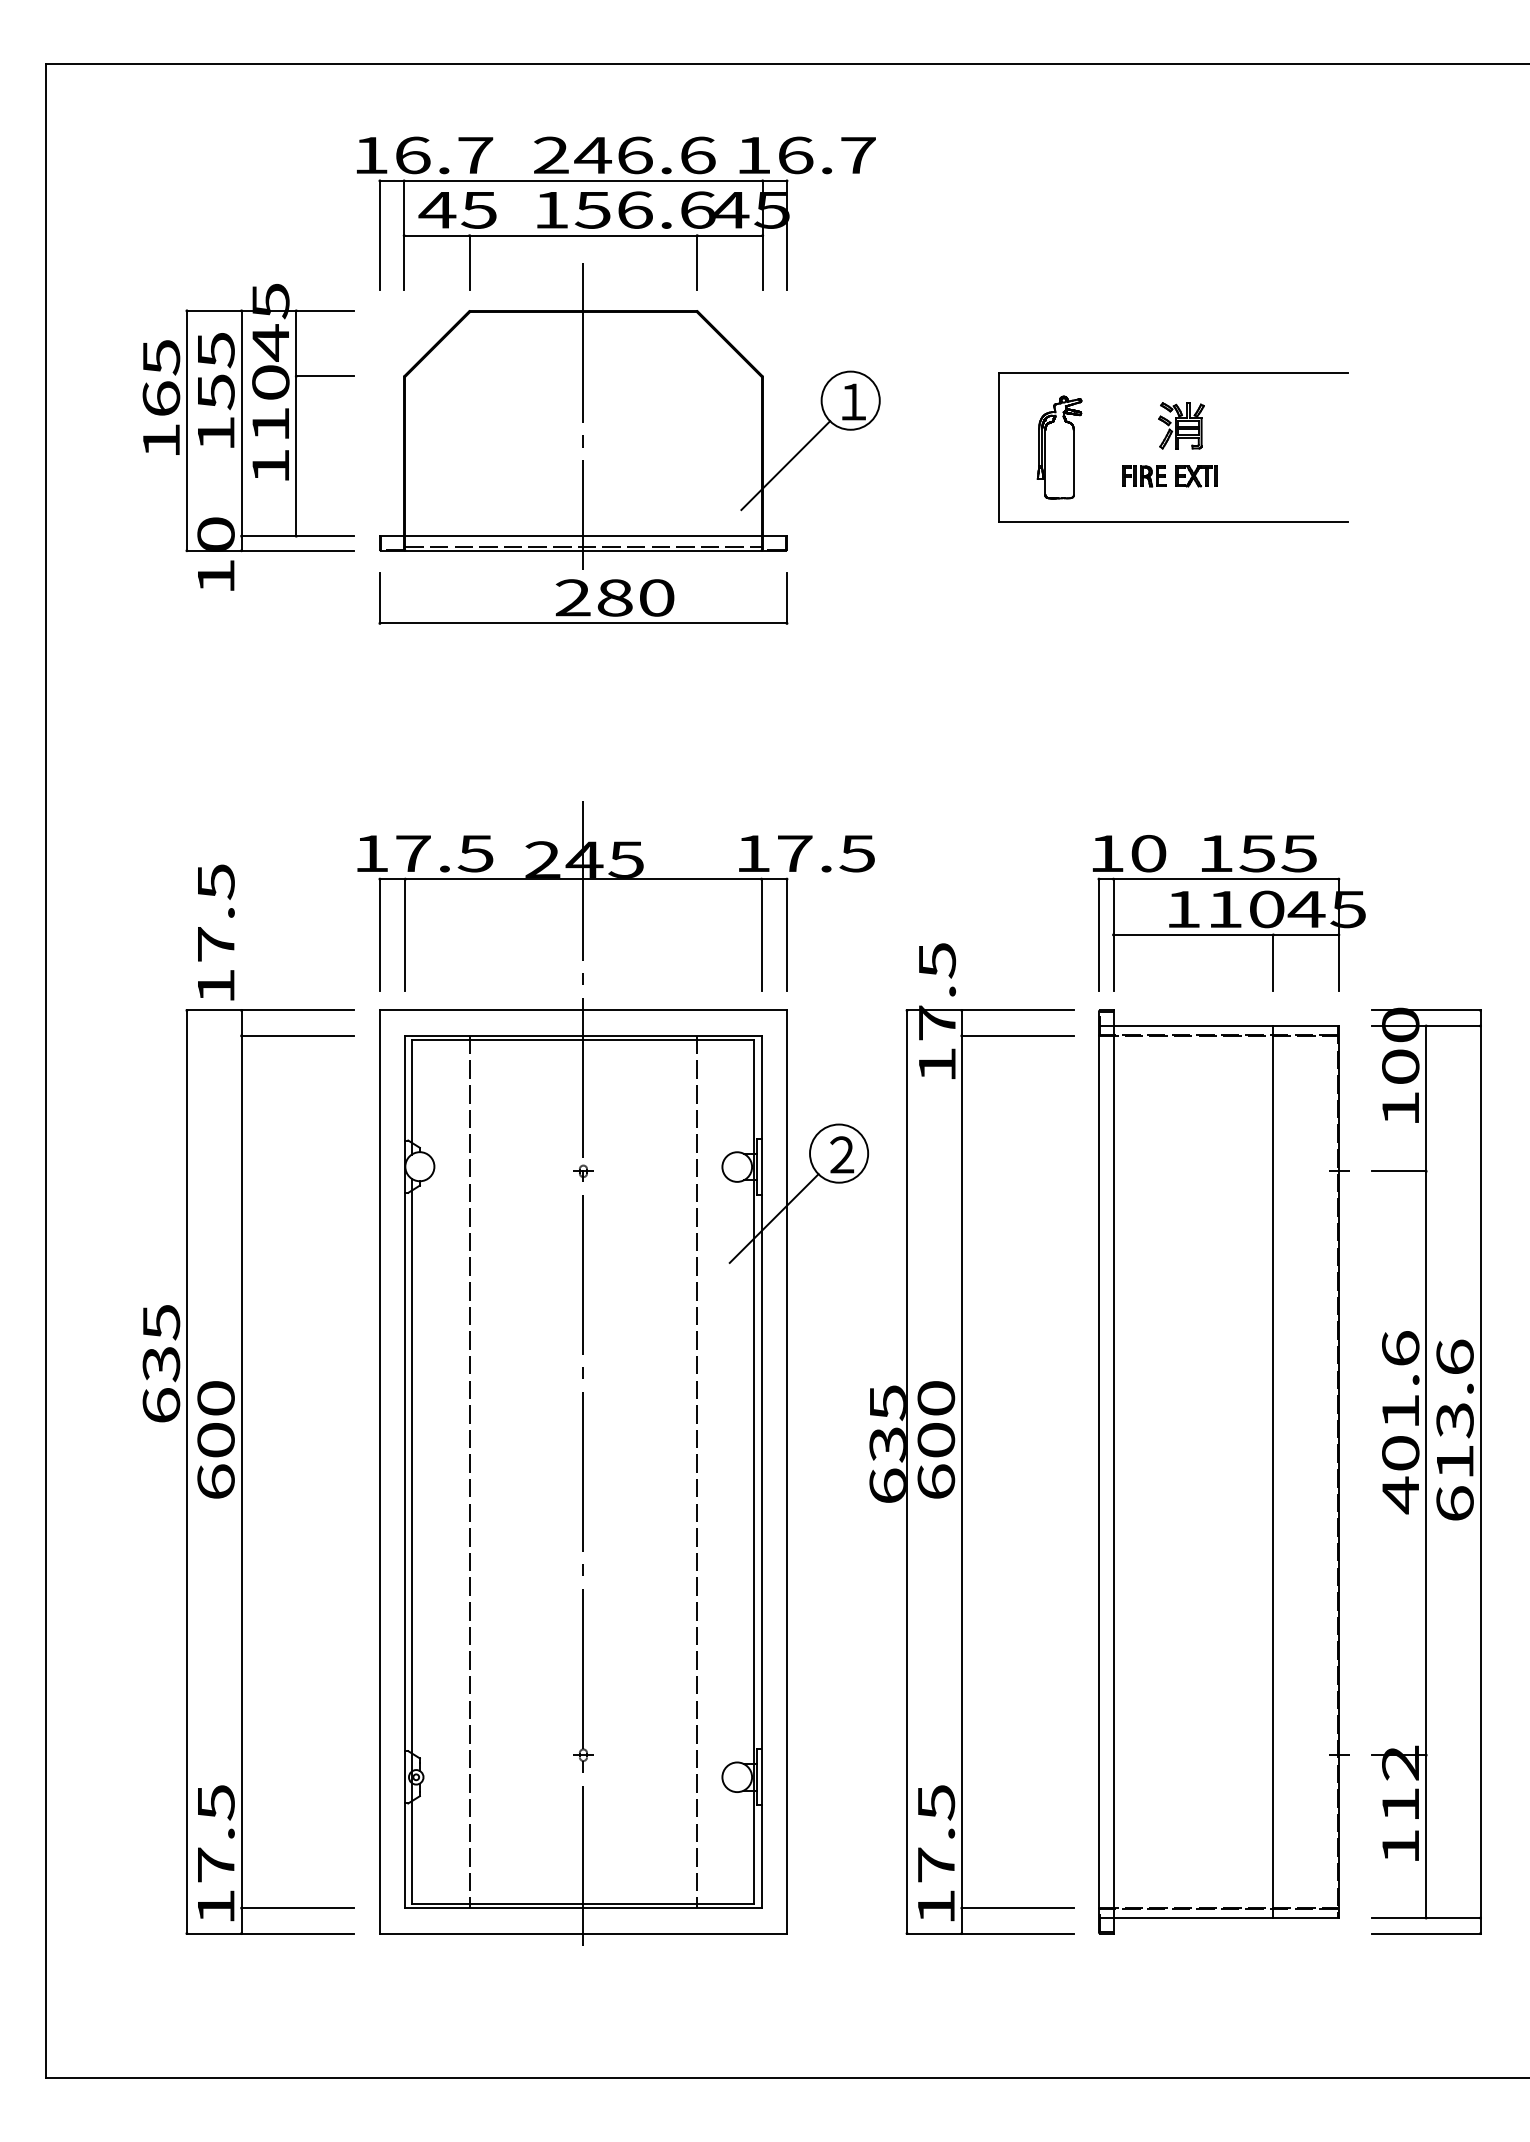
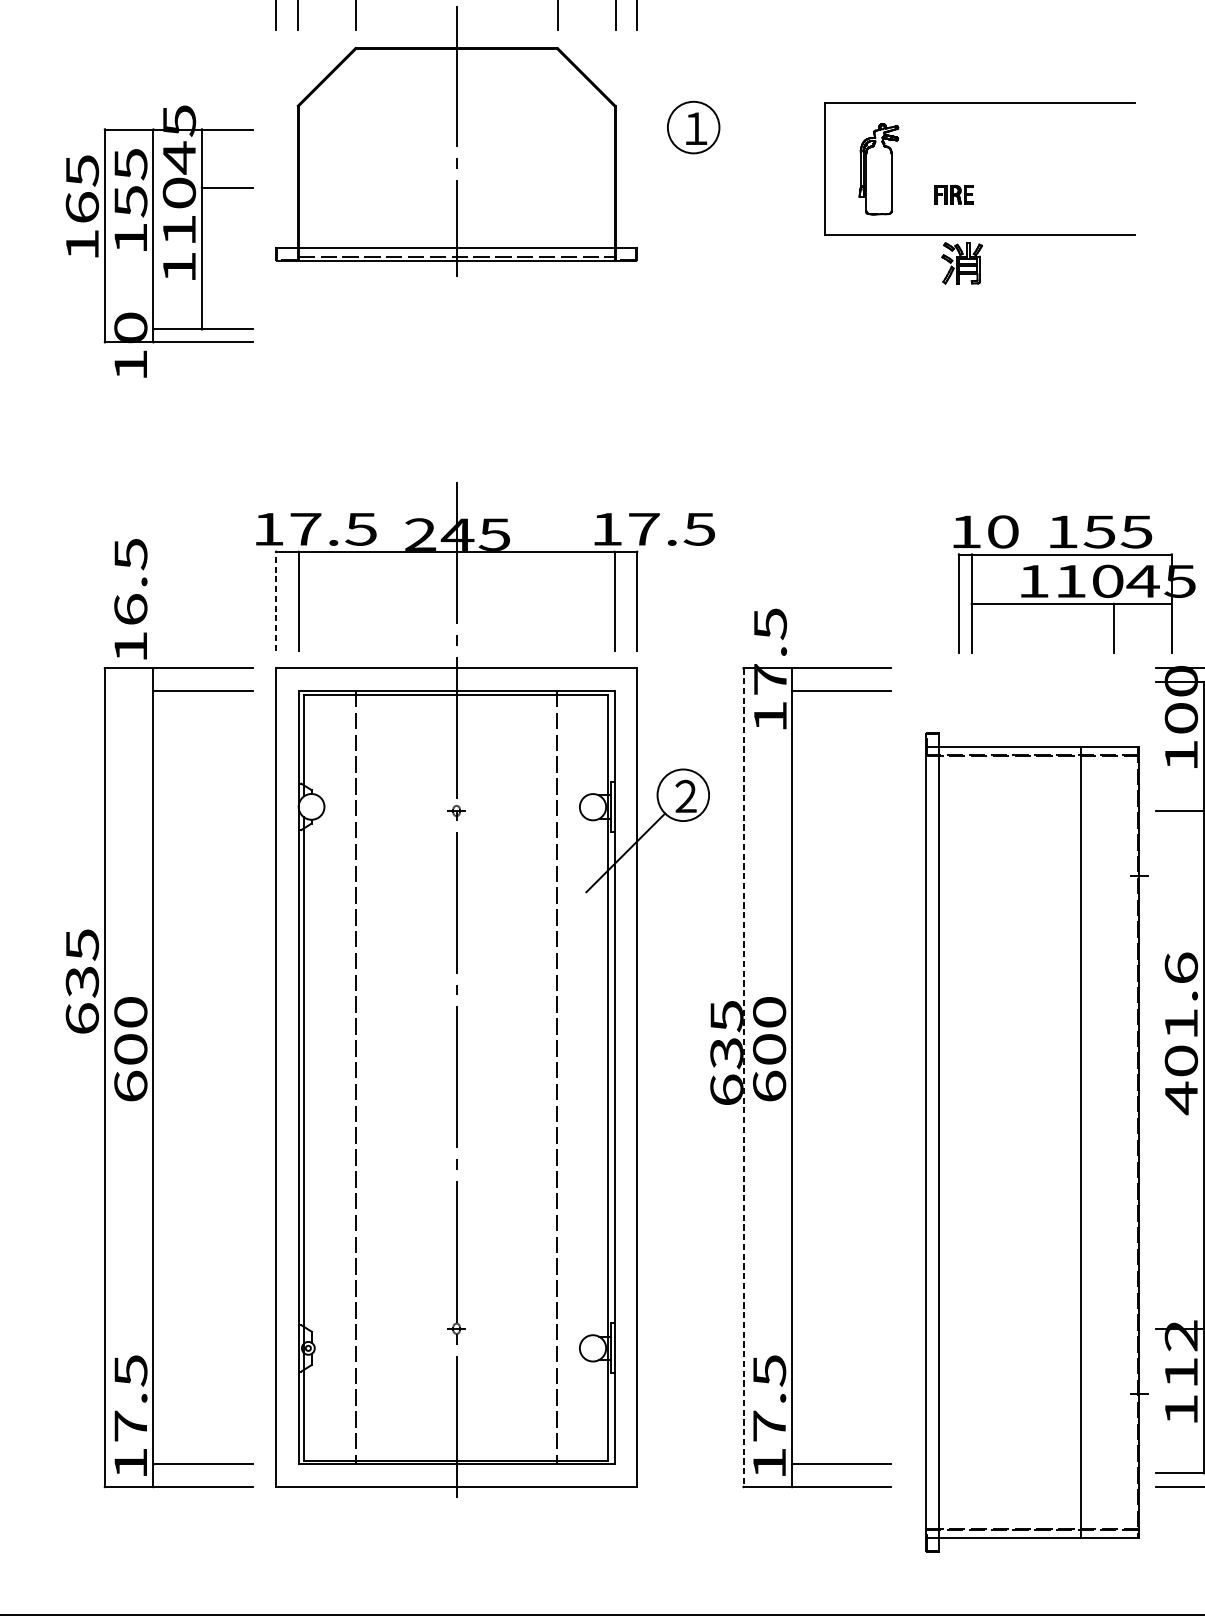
part: (1181, 425) -> (962, 263), moved
part: (248, 437) -> (159, 241), moved
line: (785, 465) -> (635, 185), removed
part: (1196, 476) -> (1000, 194), removed
part: (583, 598) -> (456, 302), removed
part: (1229, 913) -> (1074, 585), moved
line: (379, 934) -> (275, 600), solid -> dashed
text: (215, 943) -> (130, 608), 17.5 -> 16.5
part: (1223, 1471) -> (1036, 1141), moved
line: (907, 1472) -> (744, 1078), solid -> dashed

